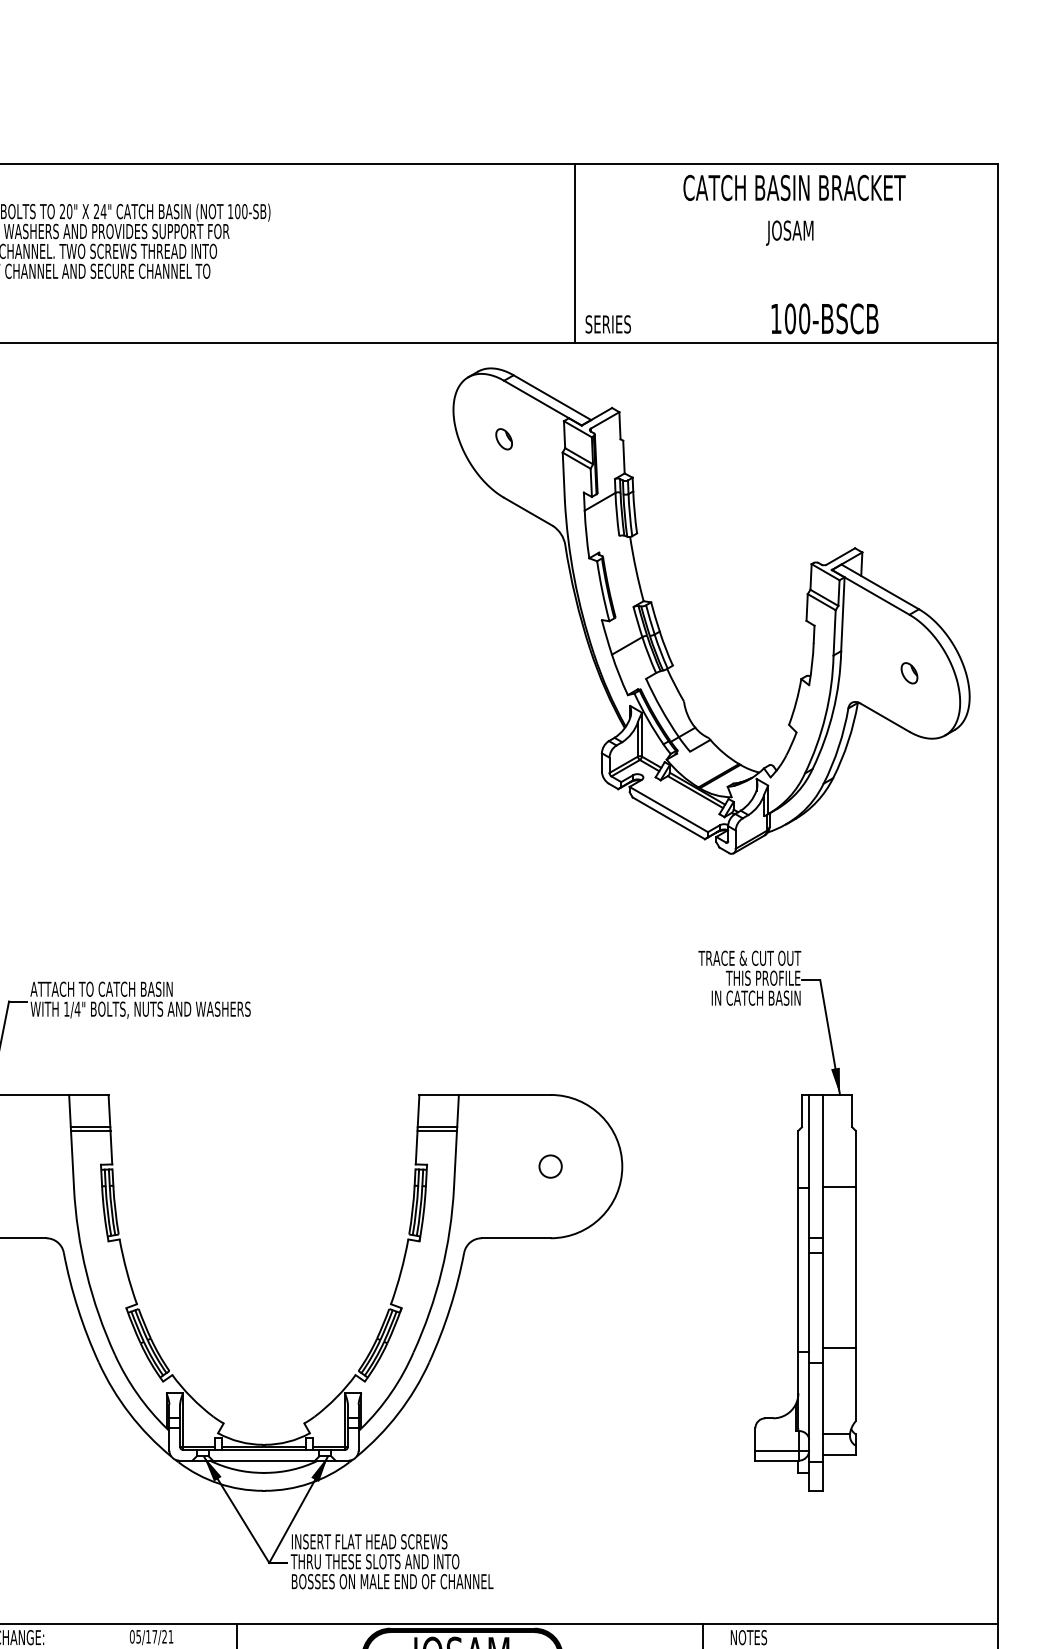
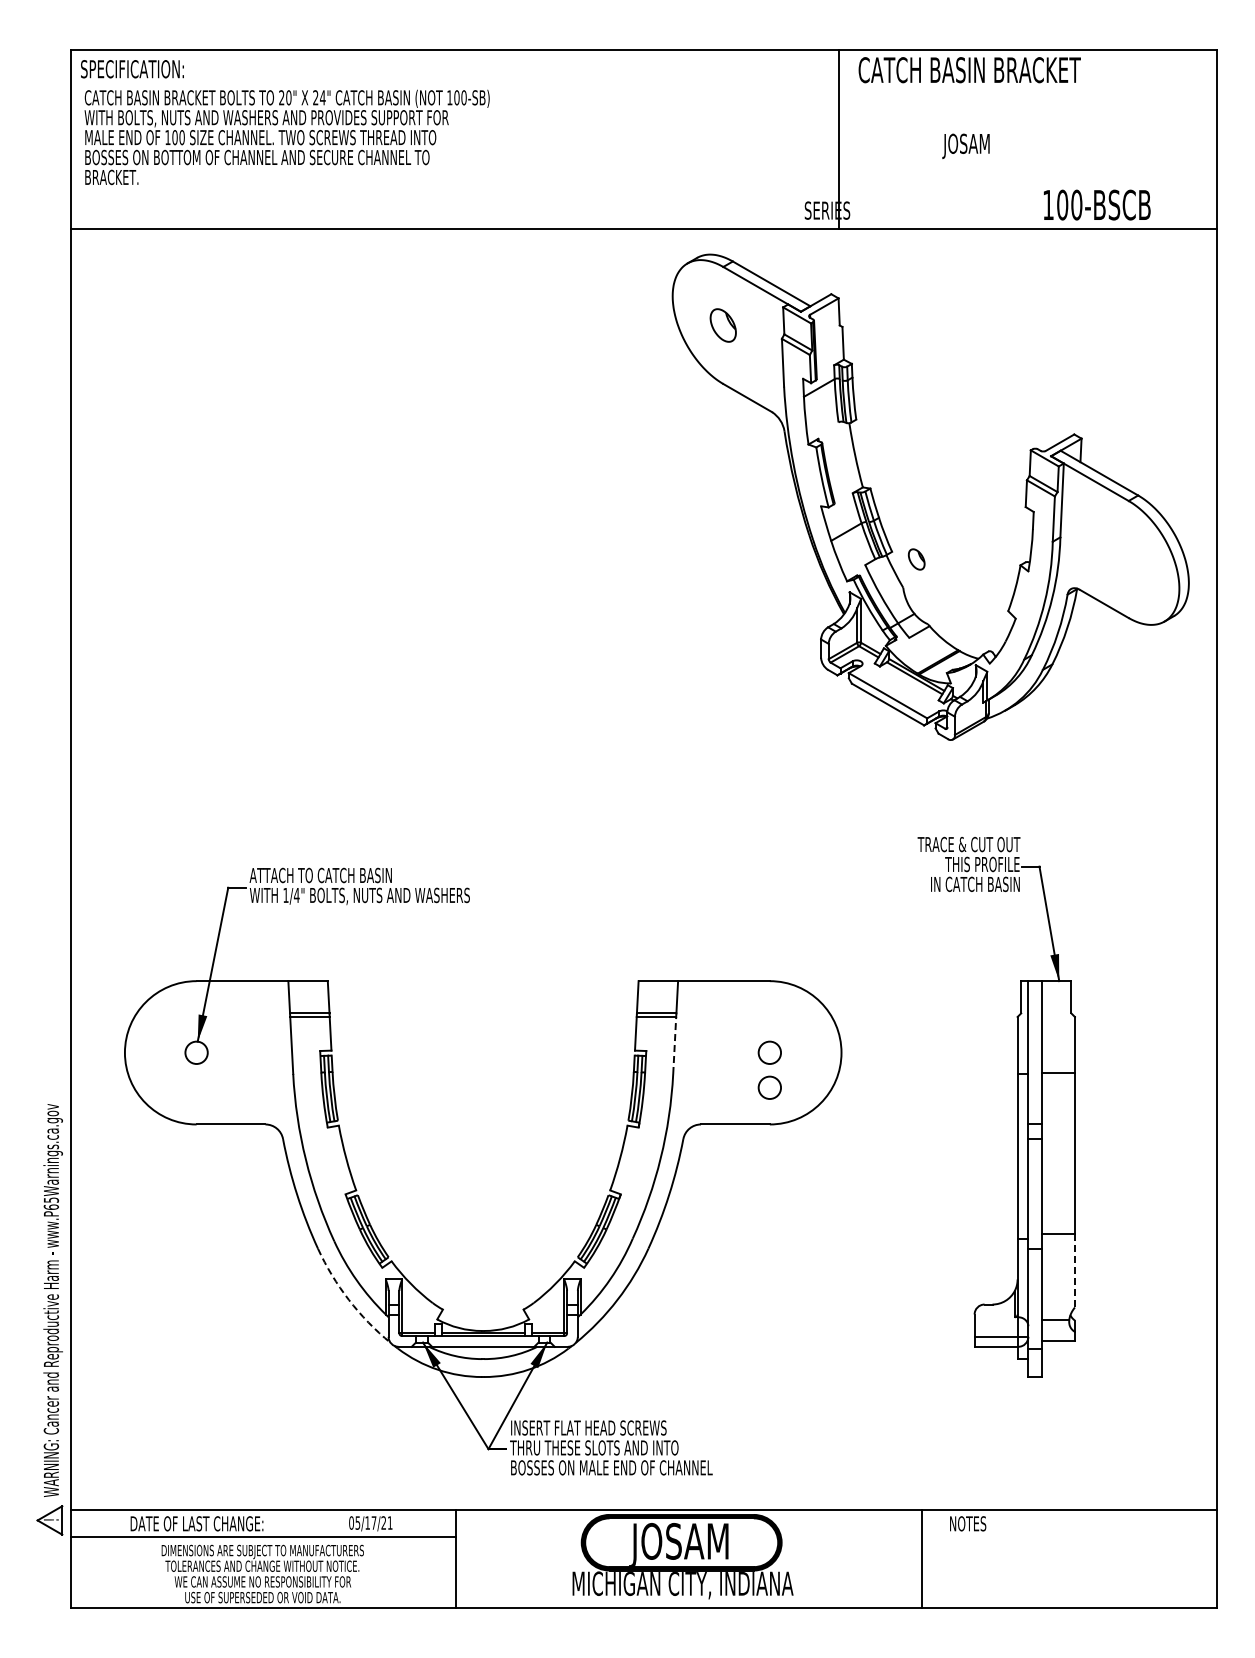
text: (794, 188) -> (969, 70), moved
text: (789, 232) -> (965, 145), moved
line: (575, 252) -> (839, 138), moved
text: (824, 318) -> (1096, 204), moved
part: (504, 439) -> (723, 325), size x1.6
part: (909, 673) -> (916, 559), moved
line: (455, 1159) -> (674, 1045), solid -> dashed
circle: (550, 1201) -> (769, 1087), added
line: (855, 1384) -> (1074, 1270), solid -> dashed
arc: (129, 1413) -> (348, 1299), solid -> dashed

